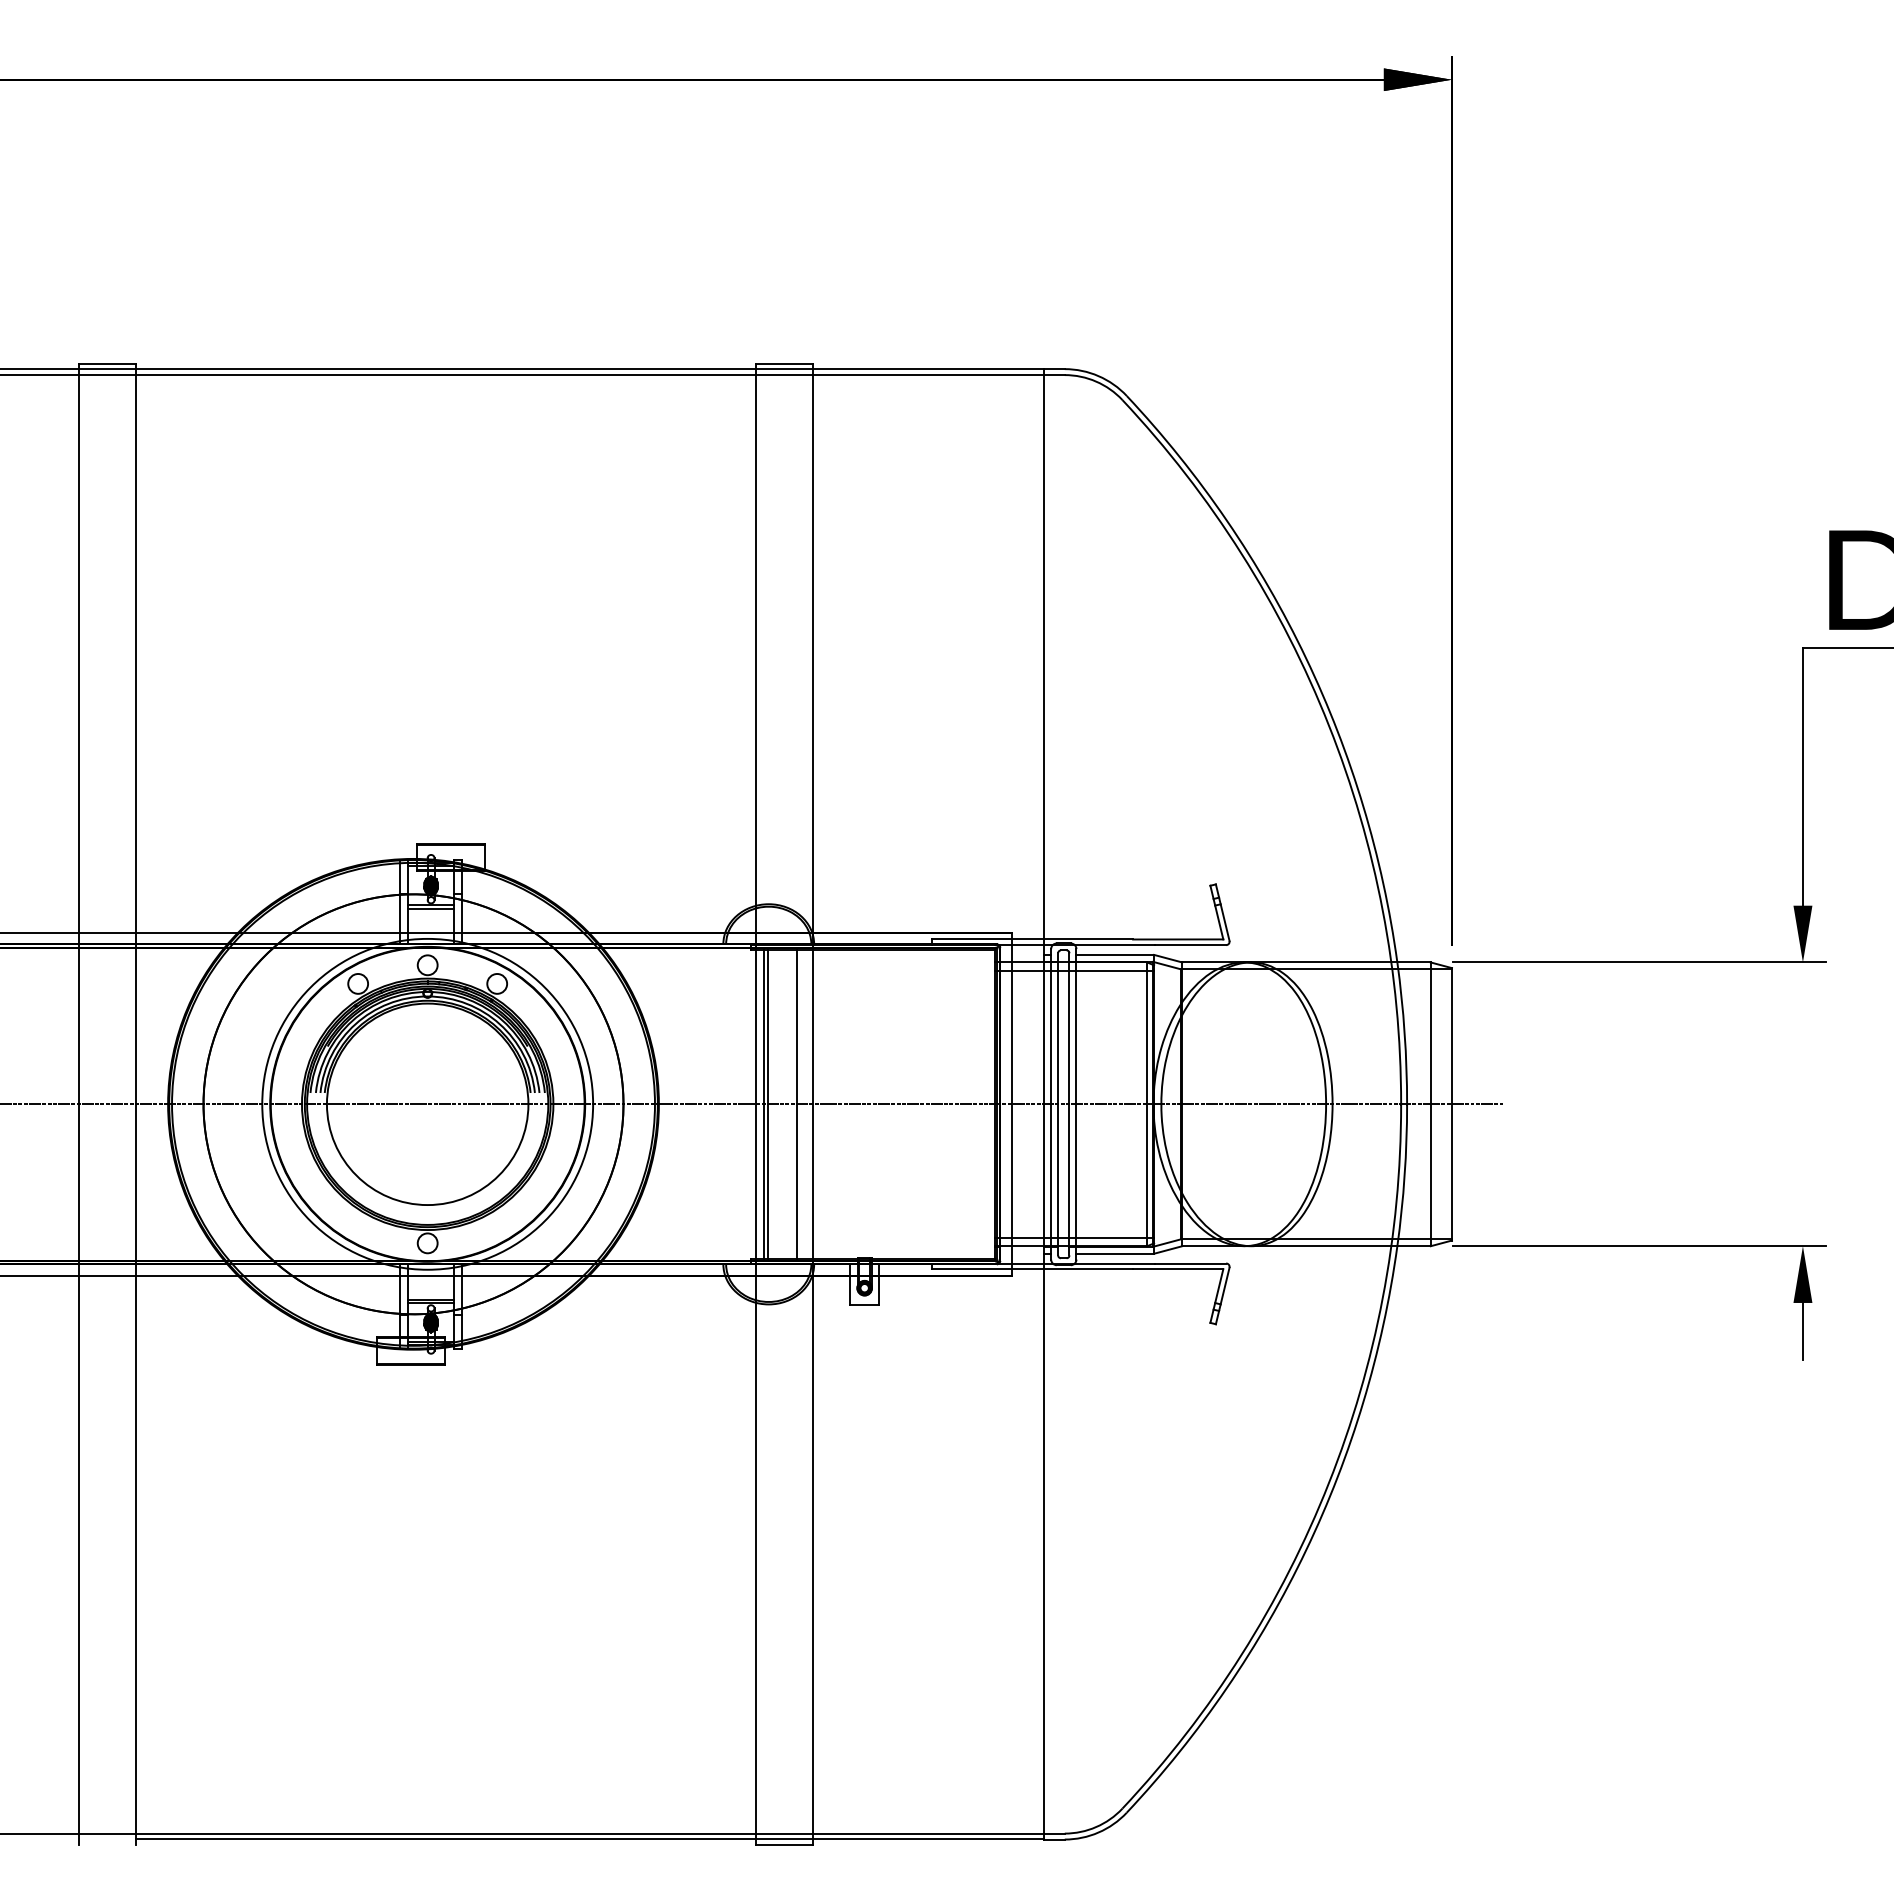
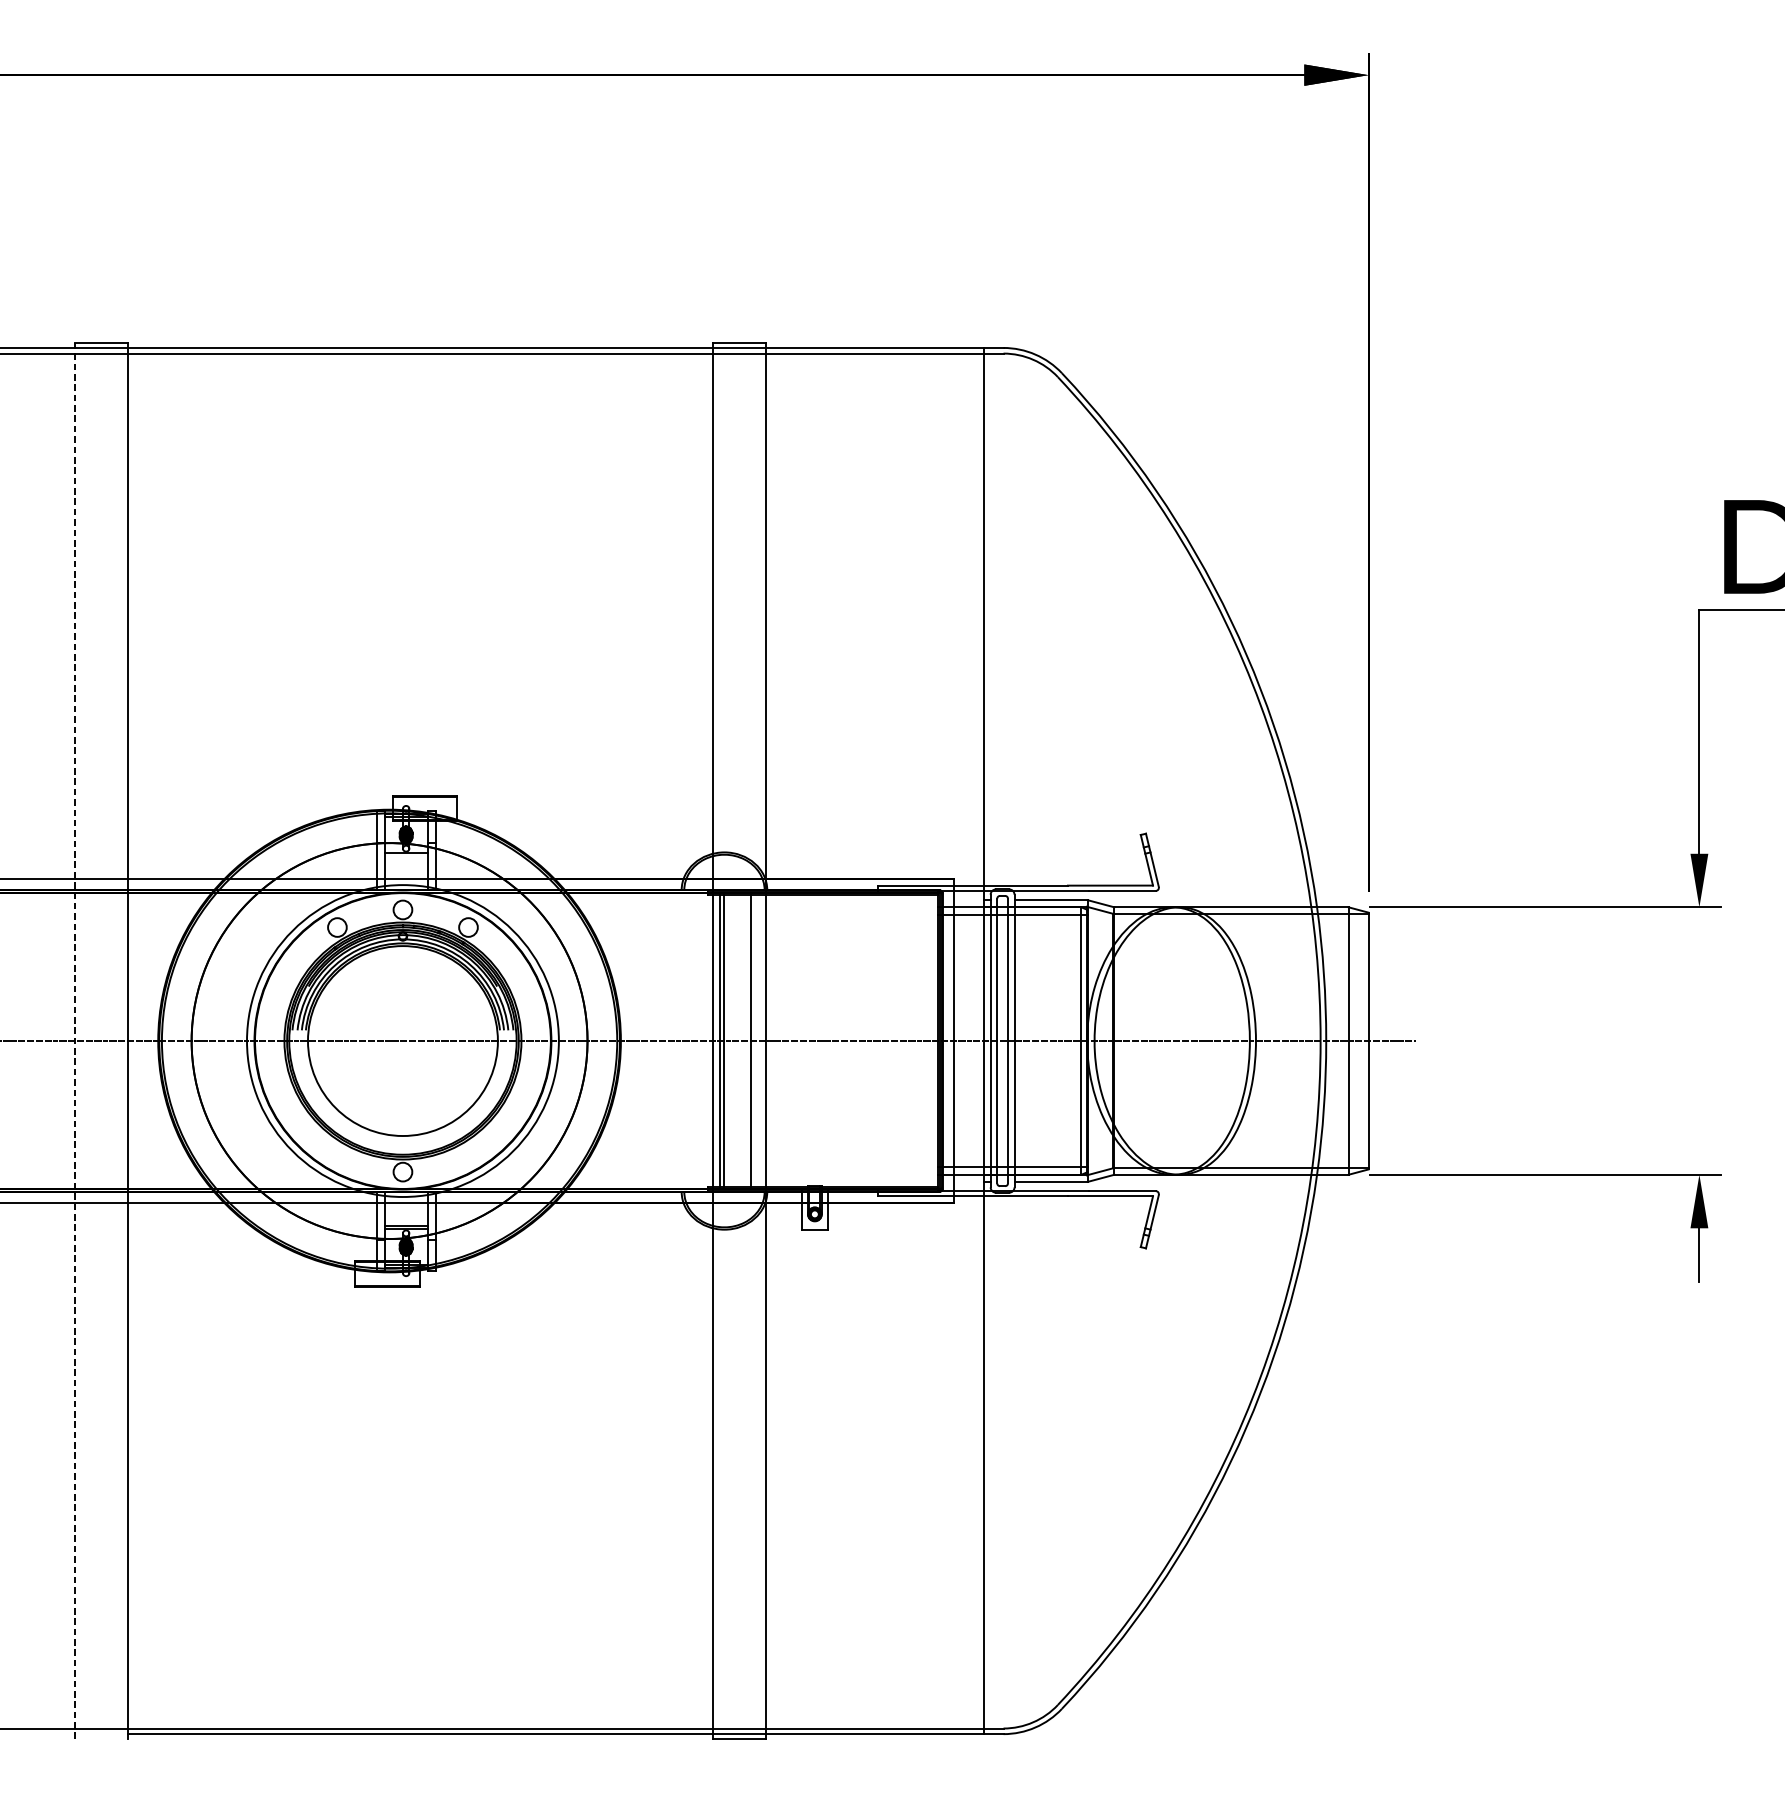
line: (430, 908) -> (405, 856), removed
line: (79, 1104) -> (74, 1041), solid -> dashed

